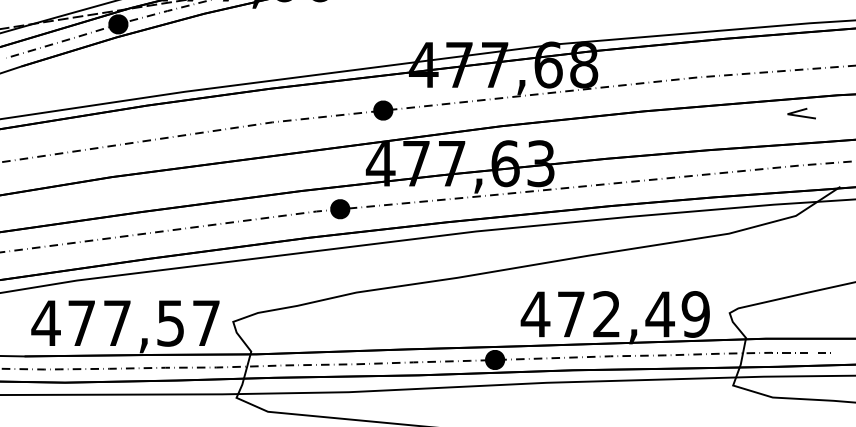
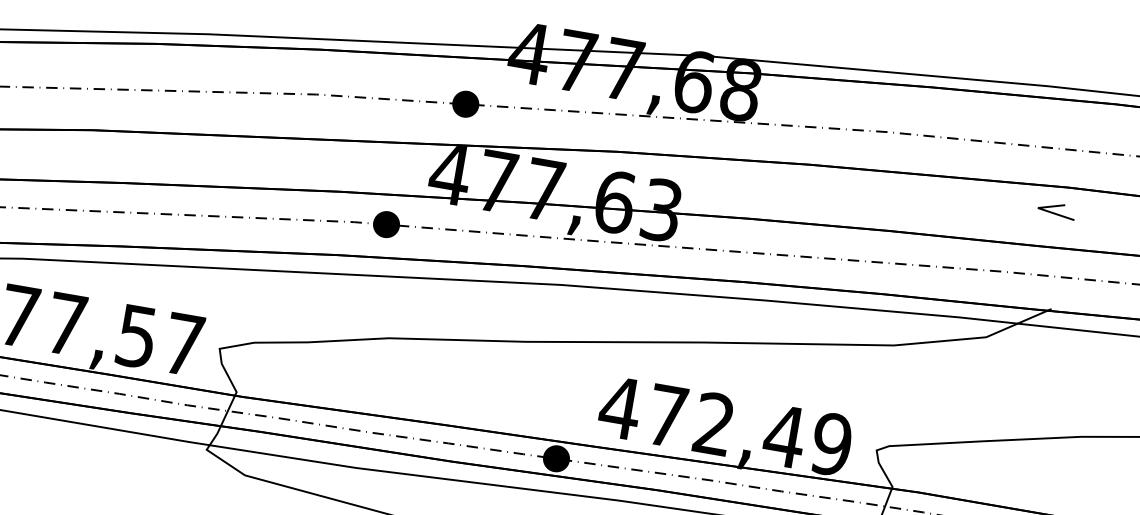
line: (801, 111) -> (1056, 207), moved

